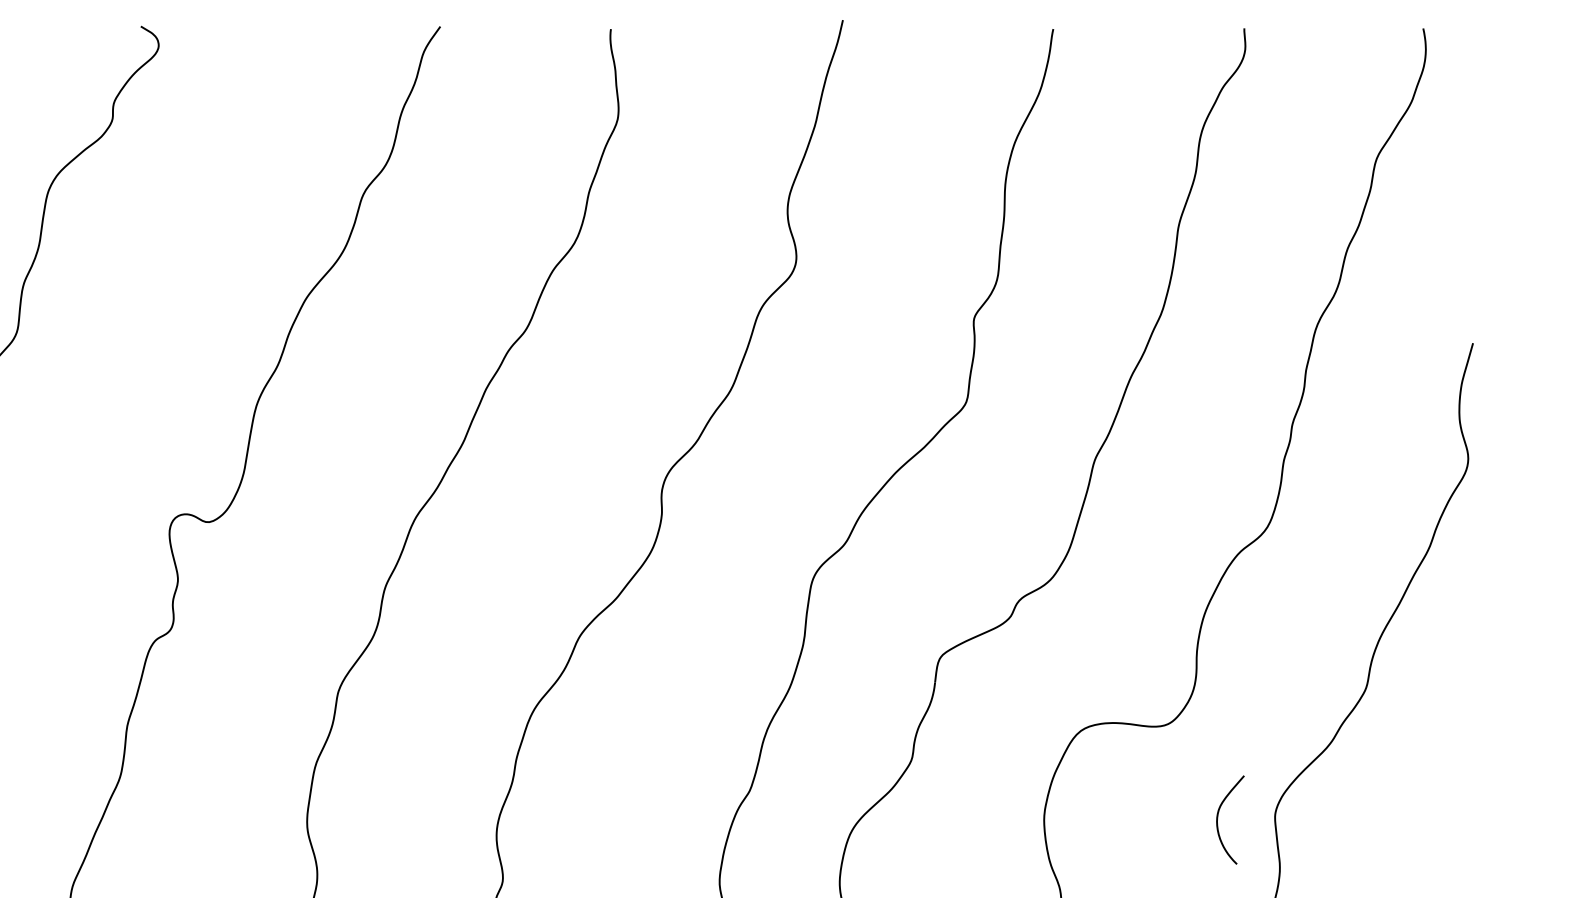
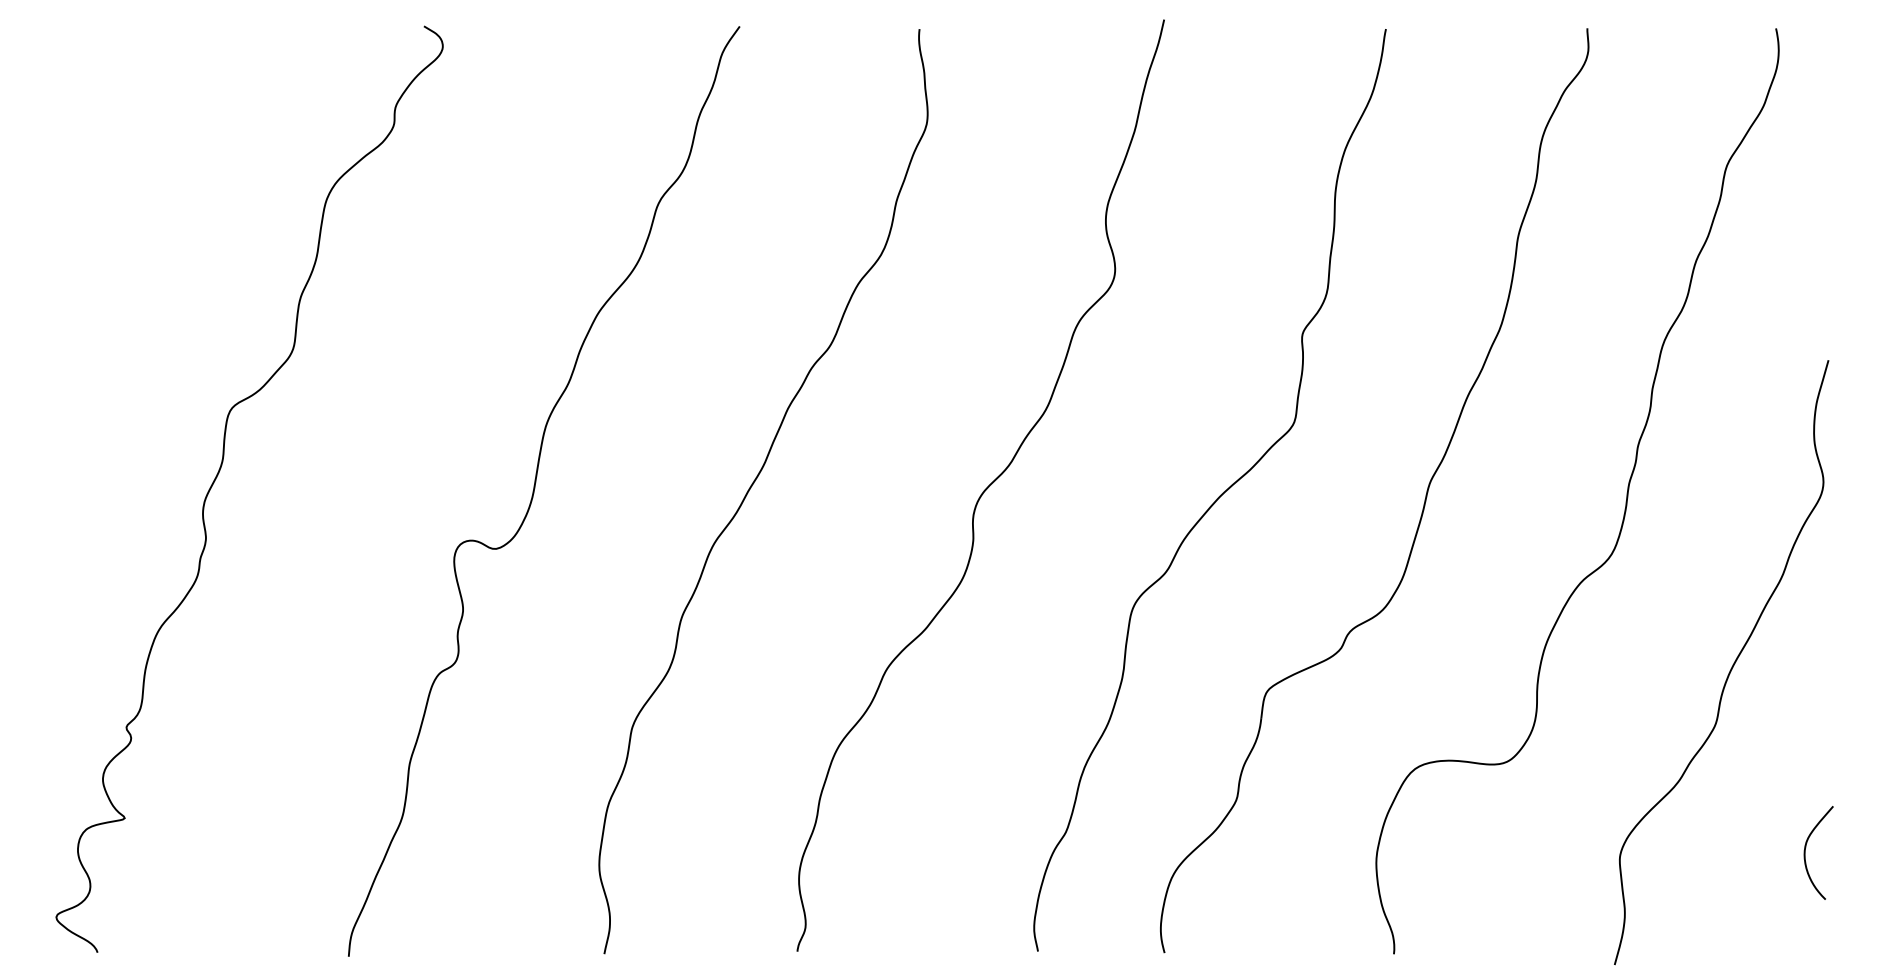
curve: (1218, 814) -> (1806, 847), moved

